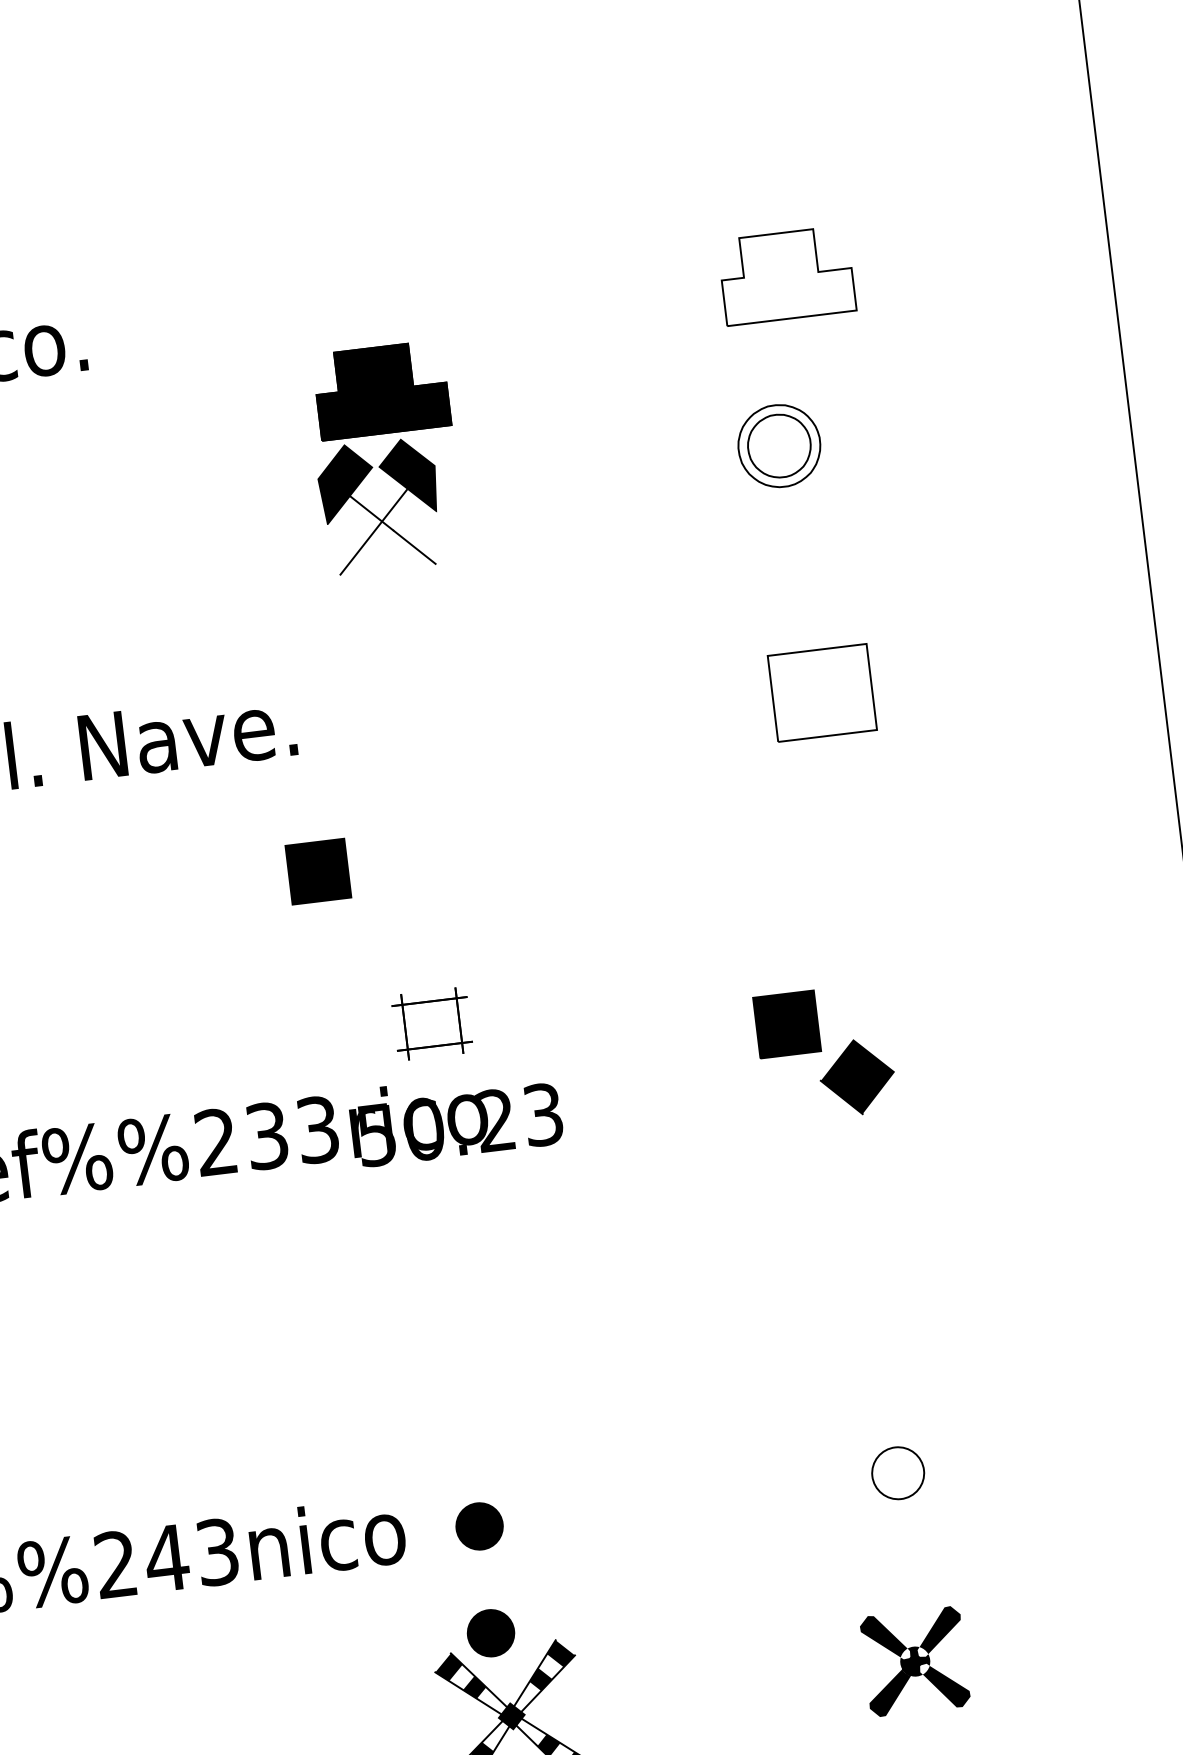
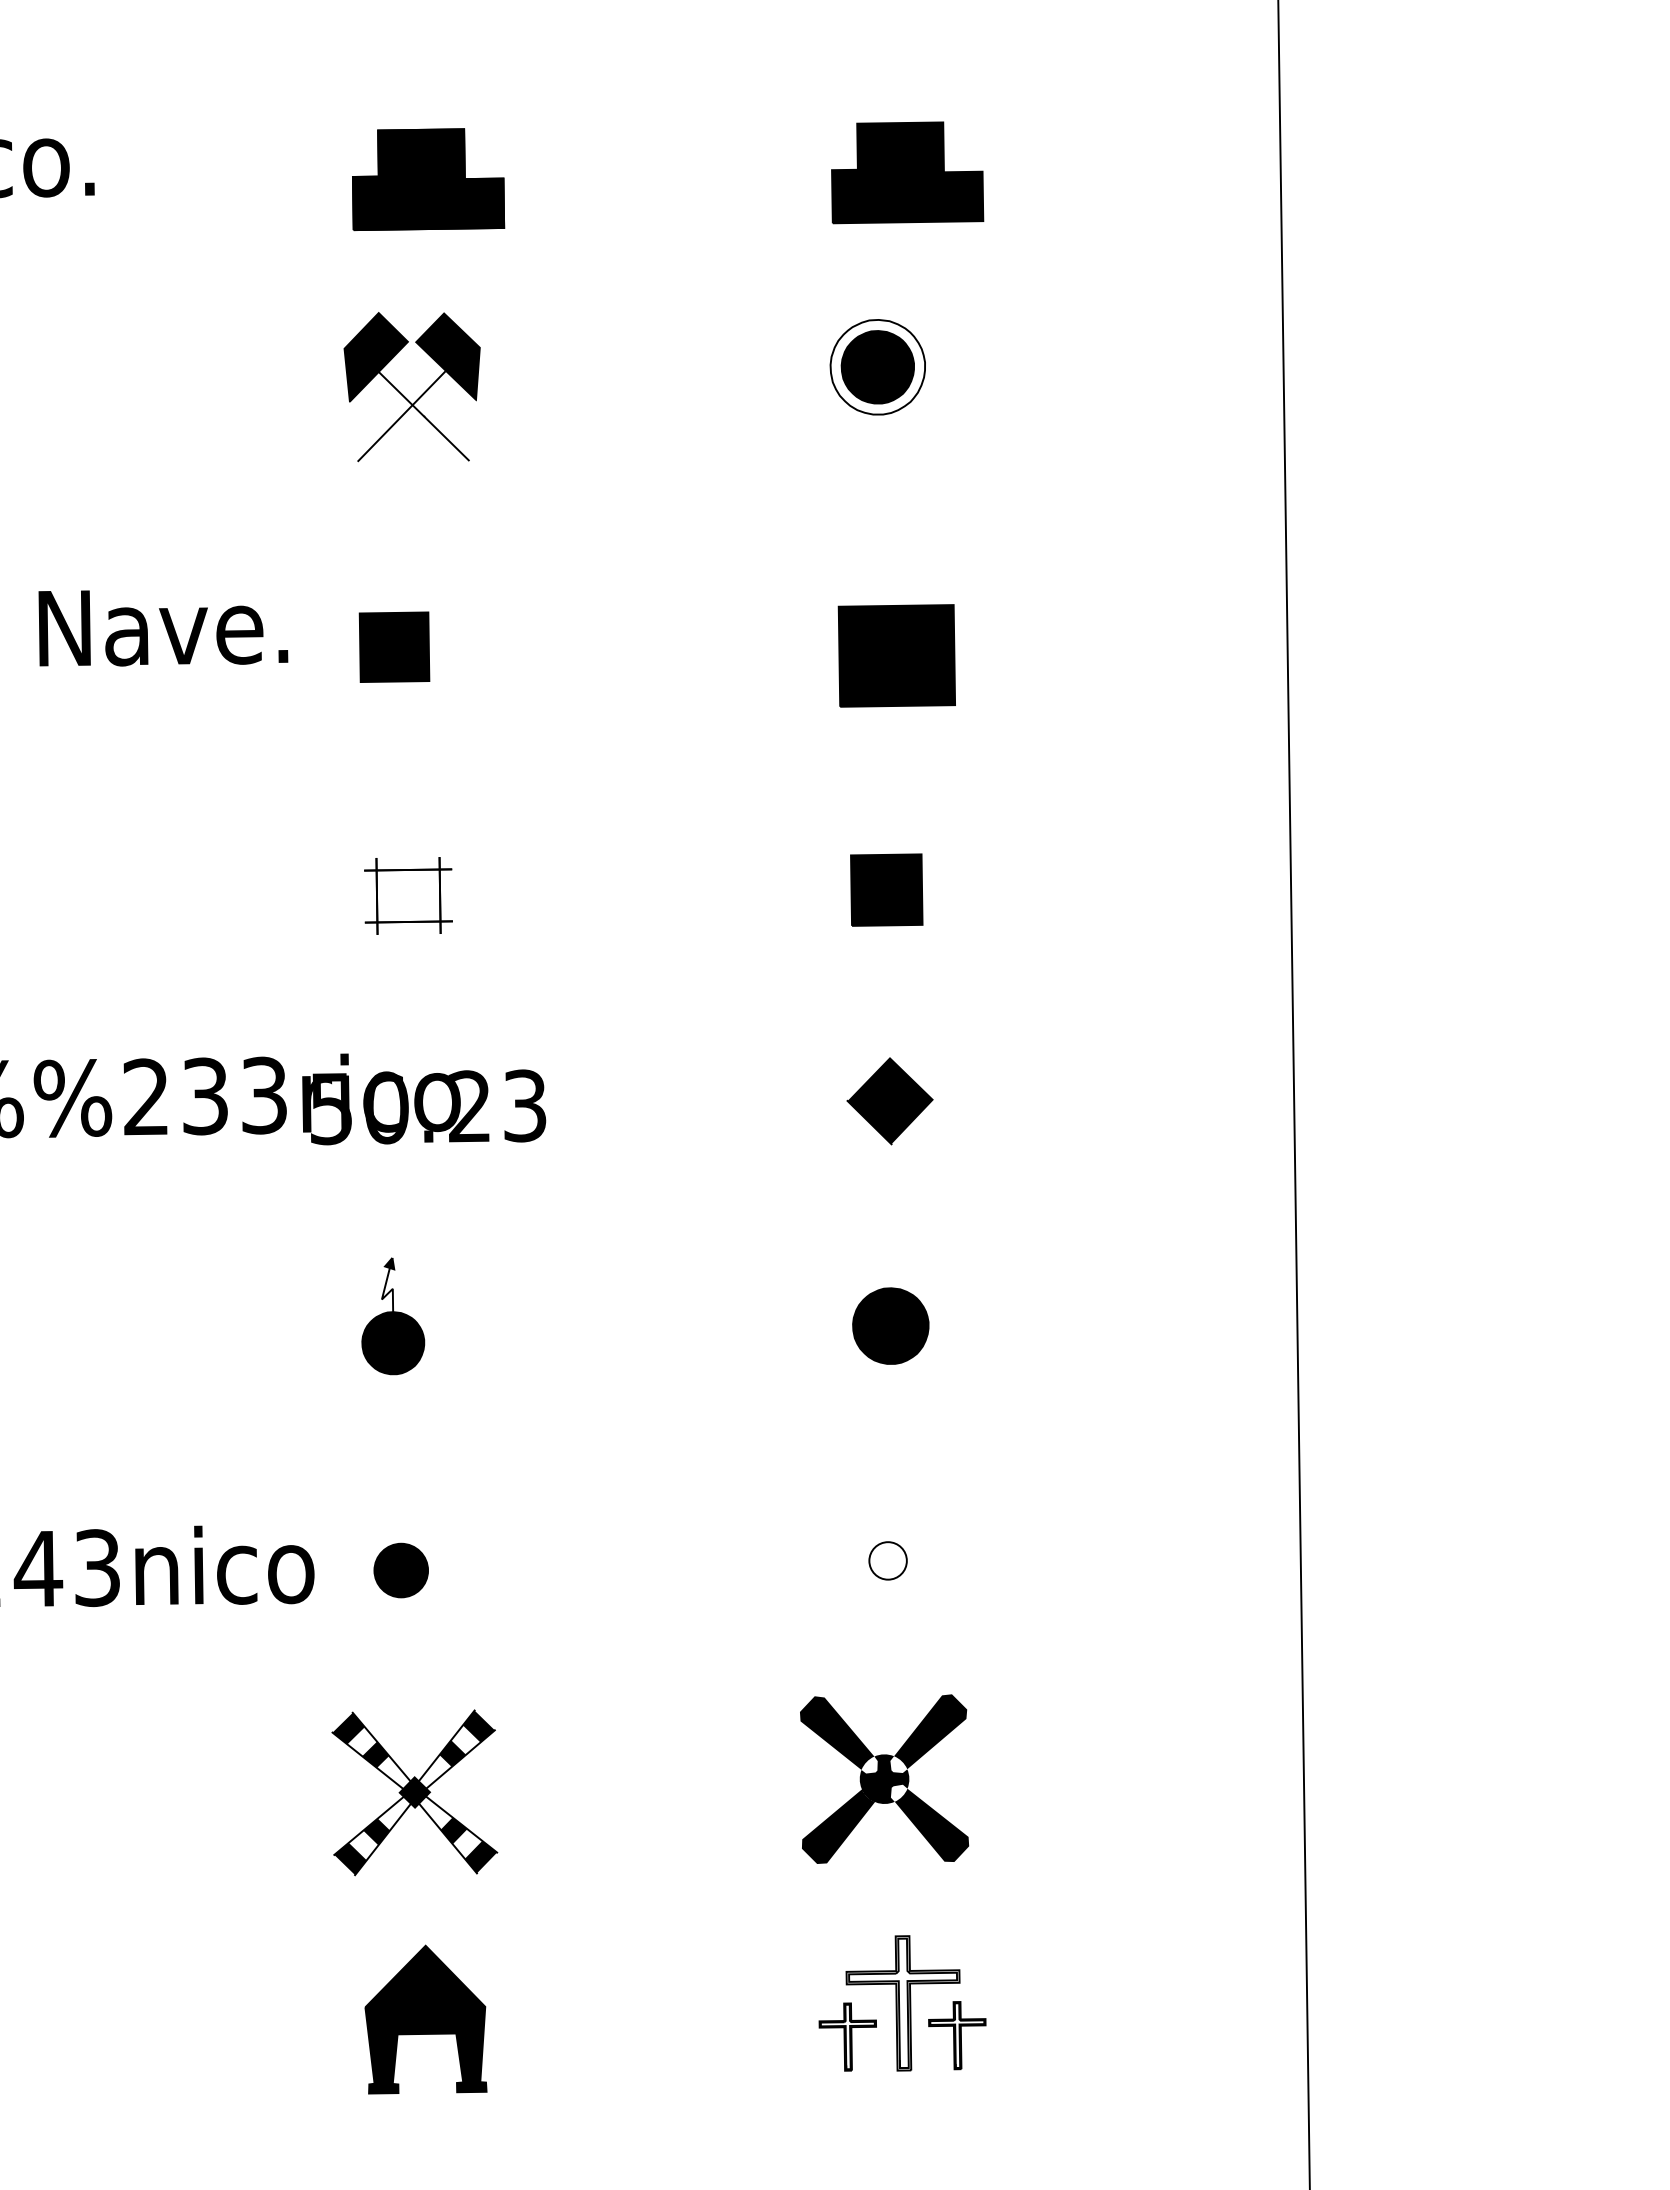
fill: (786, 275) -> (907, 172), added
part: (381, 390) -> (428, 179), moved
fill: (779, 446) -> (877, 367), added
fill: (821, 692) -> (896, 655), added
part: (318, 871) -> (394, 646), moved
part: (432, 1023) -> (408, 895), moved
part: (786, 1023) -> (886, 889), moved
fill: (878, 1270) -> (890, 1325), added
part: (449, 1308) -> (393, 1316), added
part: (897, 1473) -> (887, 1560), size x0.62
part: (490, 1633) -> (400, 1694), removed
part: (915, 1661) -> (884, 1778), size x1.43

